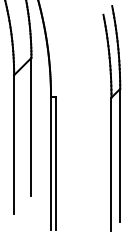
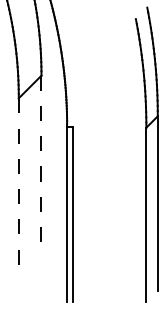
line: (31, 127) -> (41, 166), solid -> dashed
line: (13, 144) -> (18, 189), solid -> dashed

